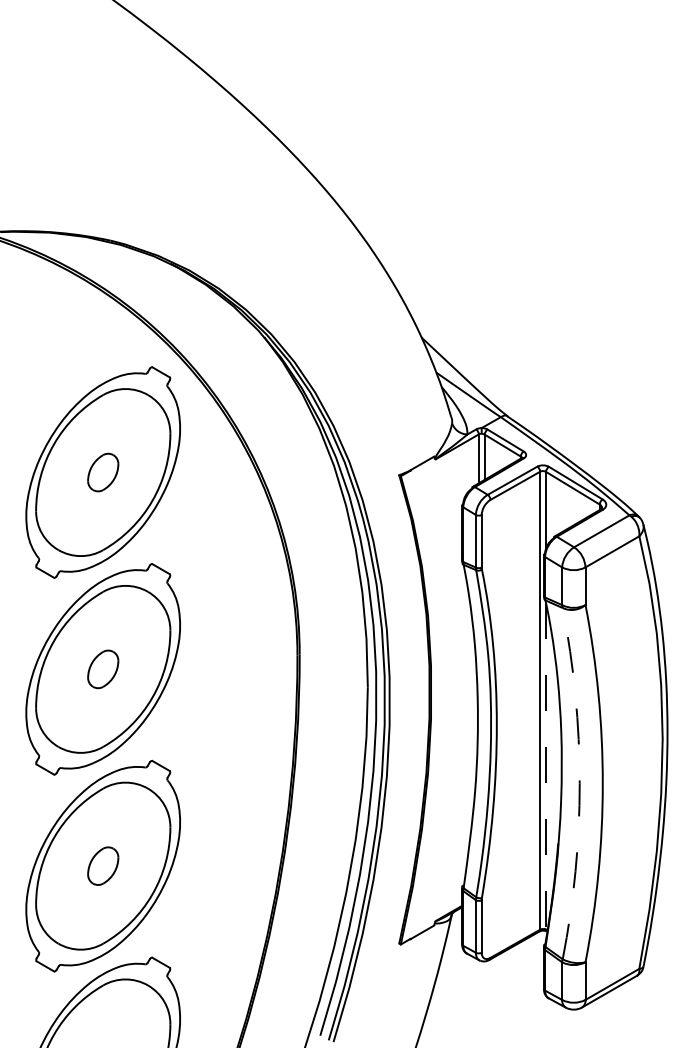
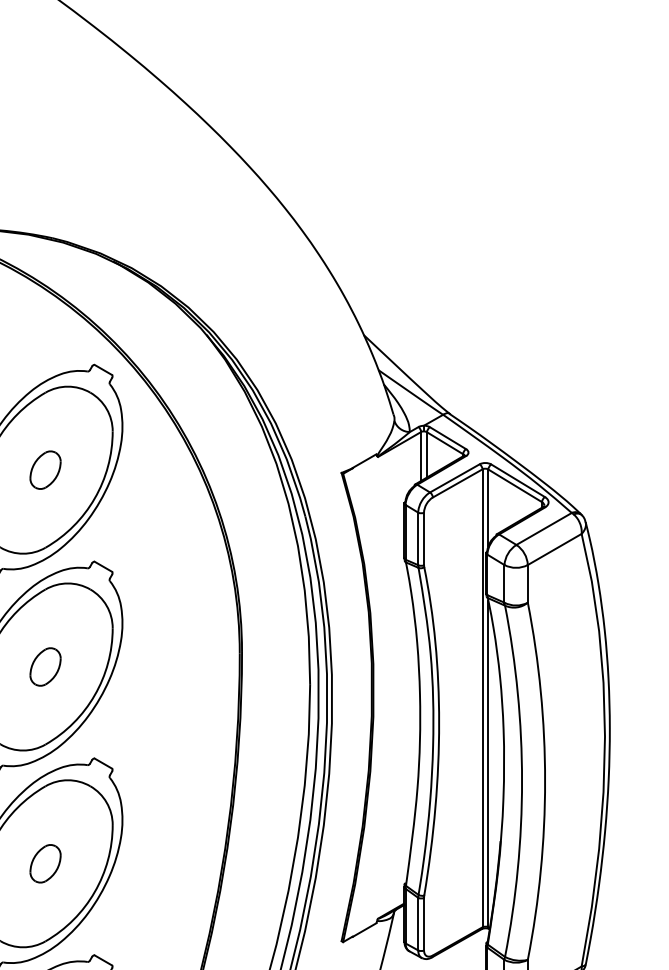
line: (546, 766) -> (488, 764), dashed -> solid
arc: (579, 783) -> (521, 781), dashed -> solid

